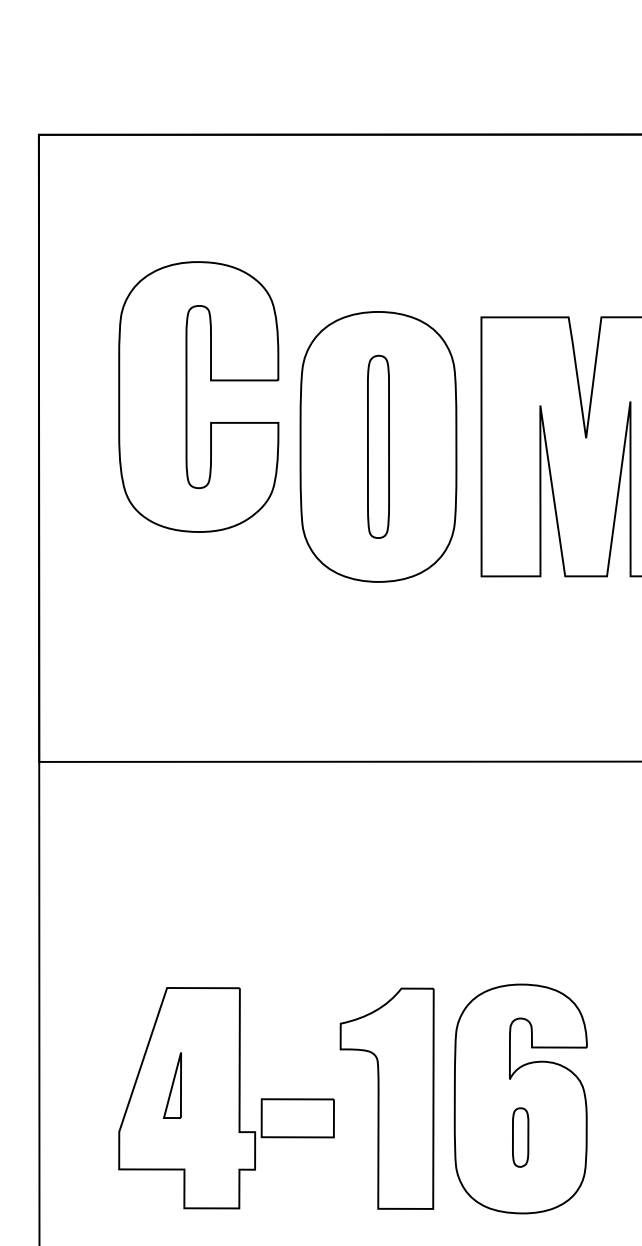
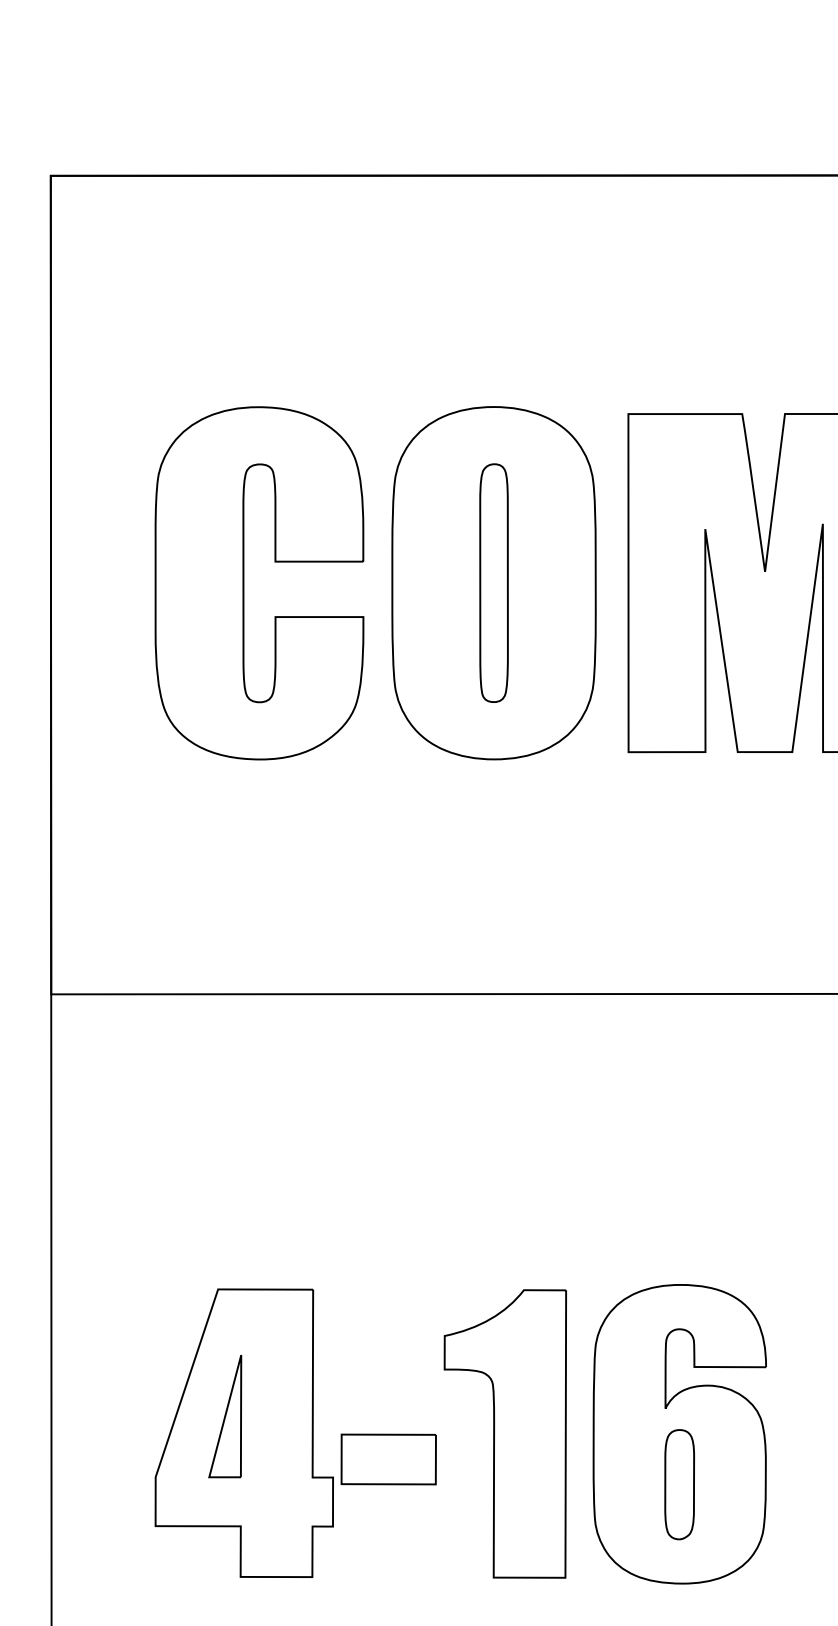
part: (187, 396) -> (244, 582), moved
part: (172, 1085) -> (225, 1416), size x1.43
part: (520, 1137) -> (679, 1484), size x1.43

